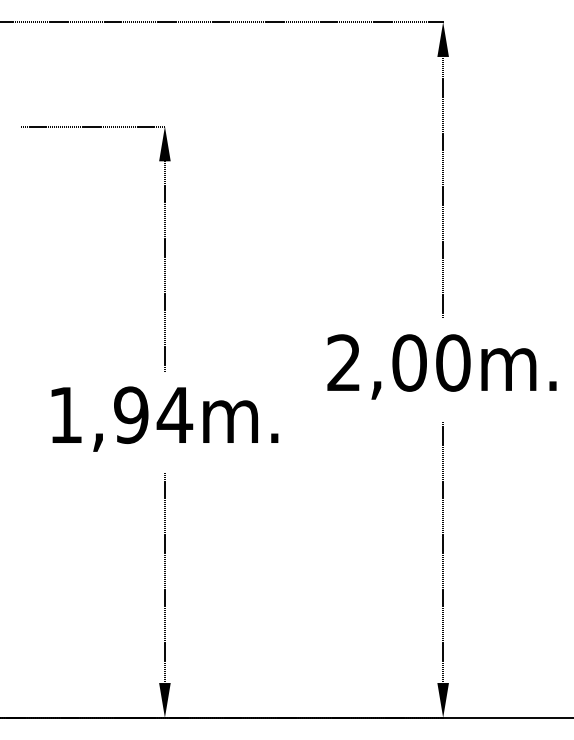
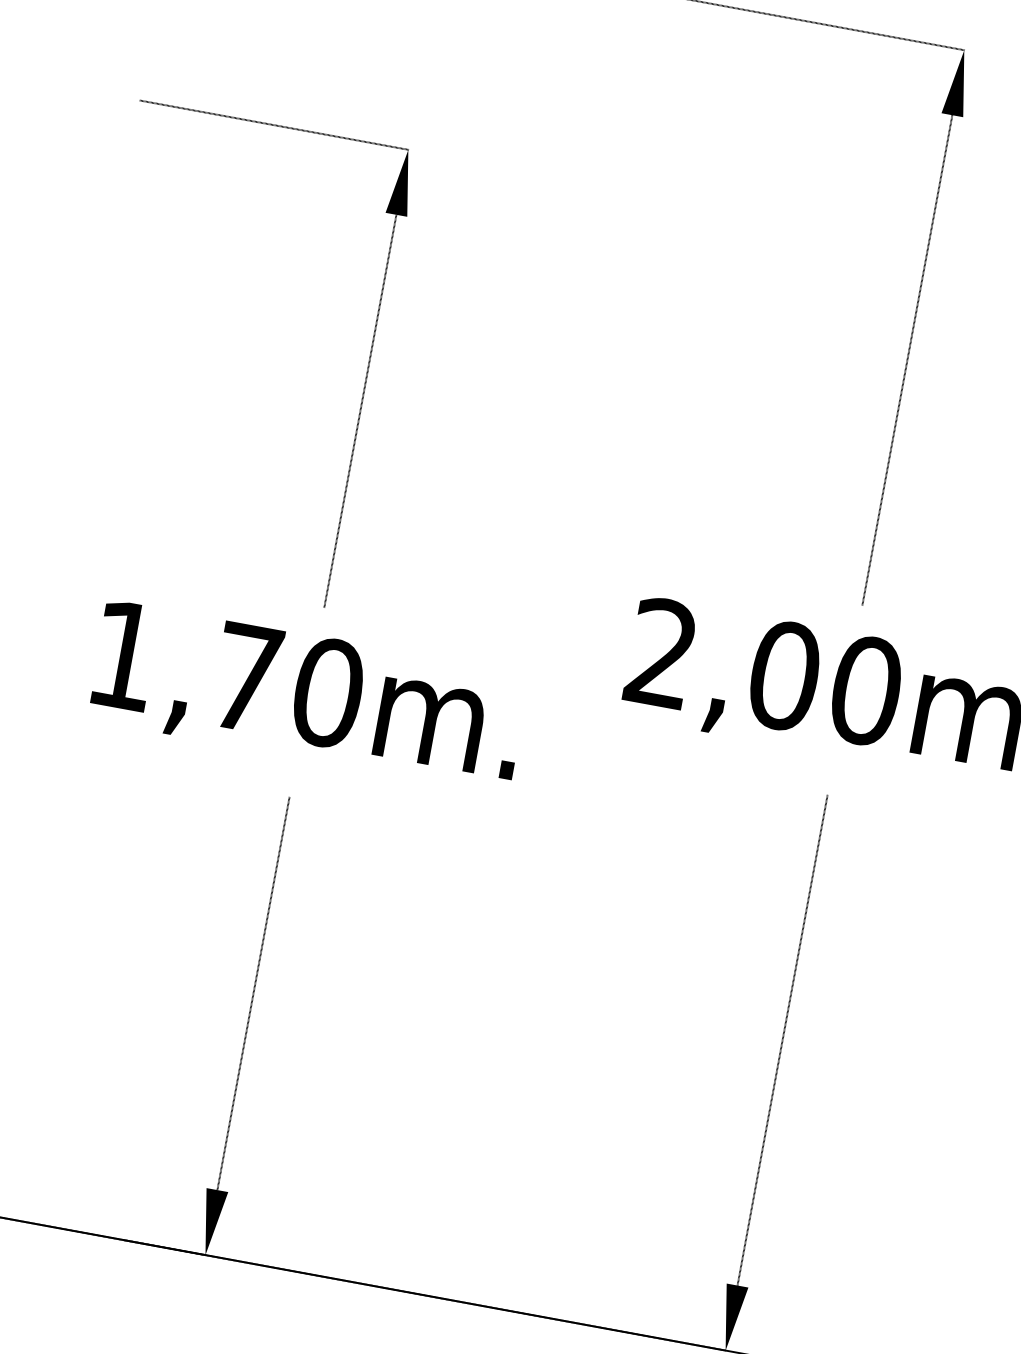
text: (153, 415) -> (287, 686), 1,94m. -> 1,70m.

